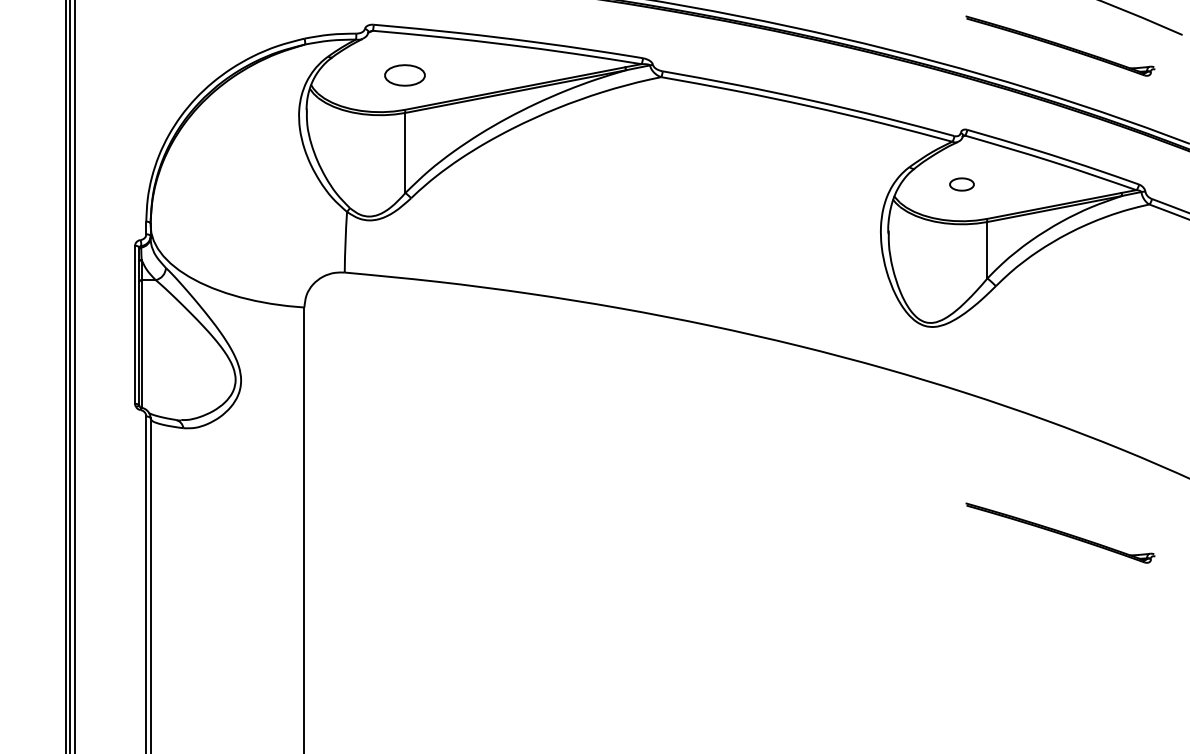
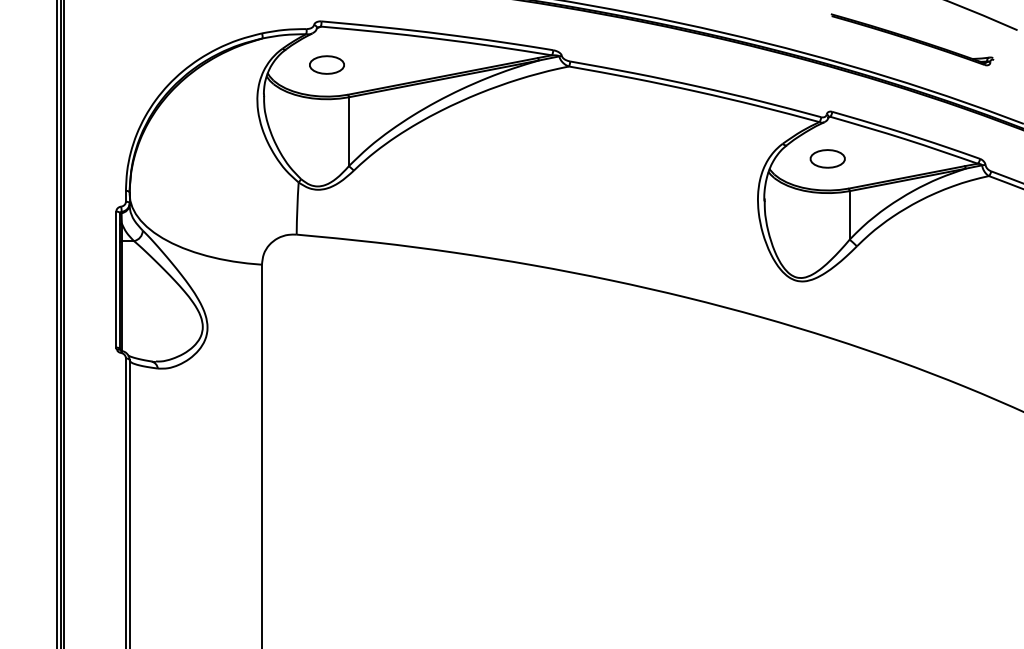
part: (404, 75) -> (326, 65), moved
part: (961, 184) -> (827, 158), size x1.67
part: (1060, 532) -> (912, 458), removed

